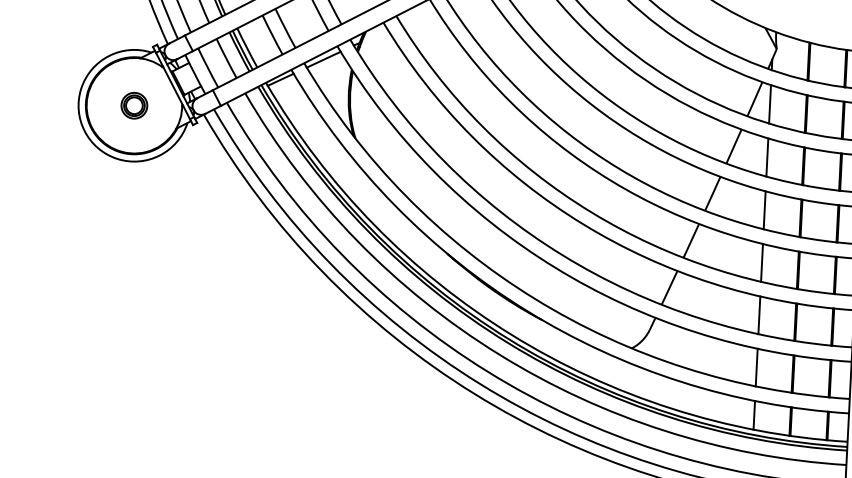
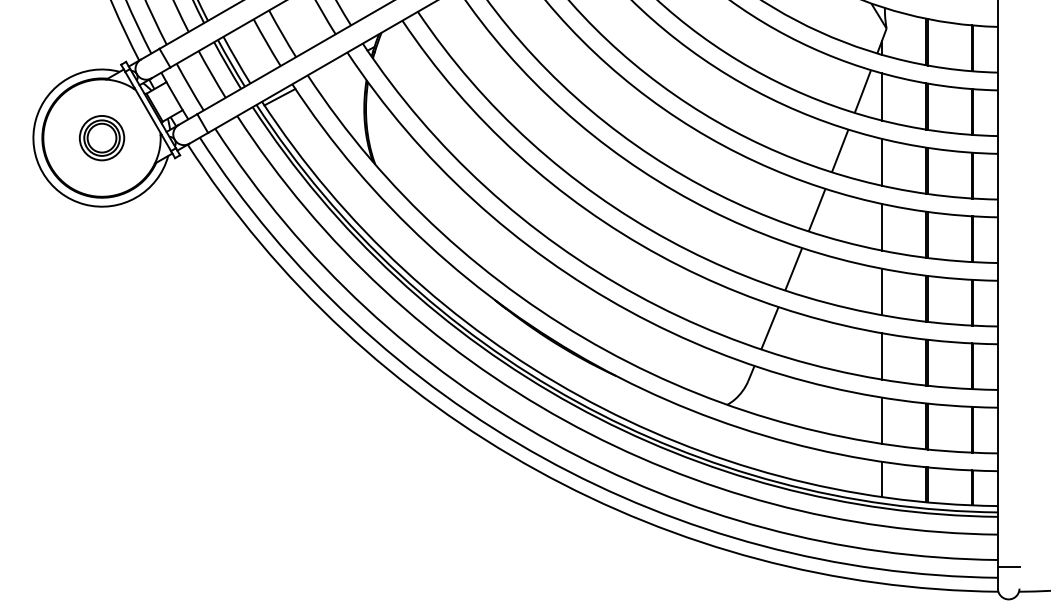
line: (323, 59) -> (331, 69), removed
part: (134, 105) -> (101, 137), size x1.4

